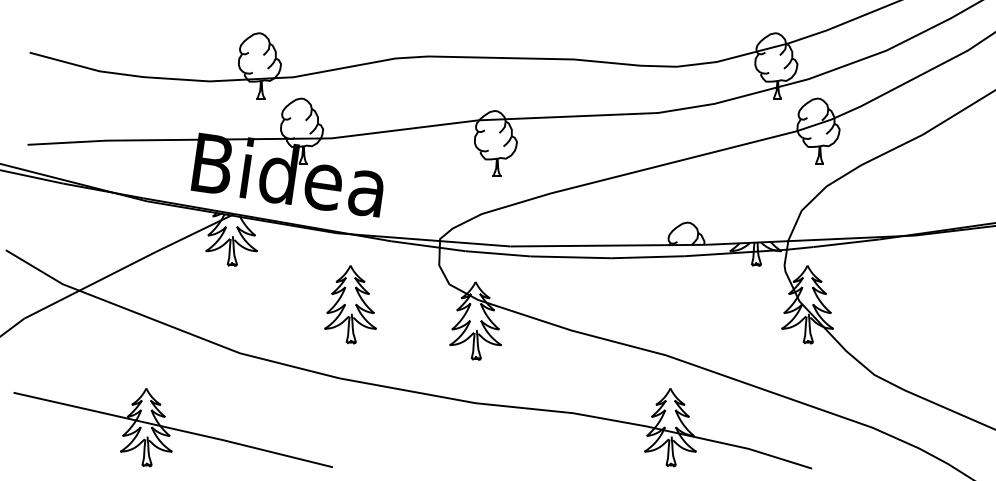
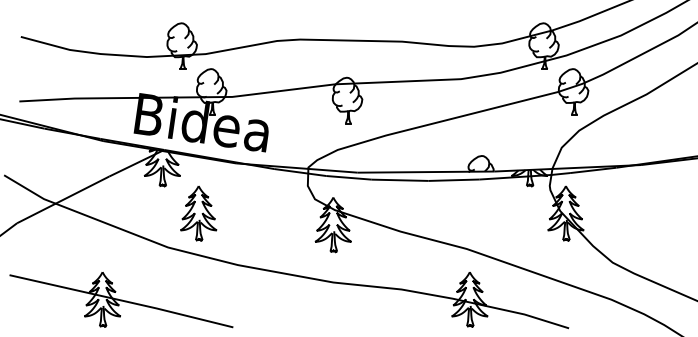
part: (350, 304) -> (198, 213), moved

